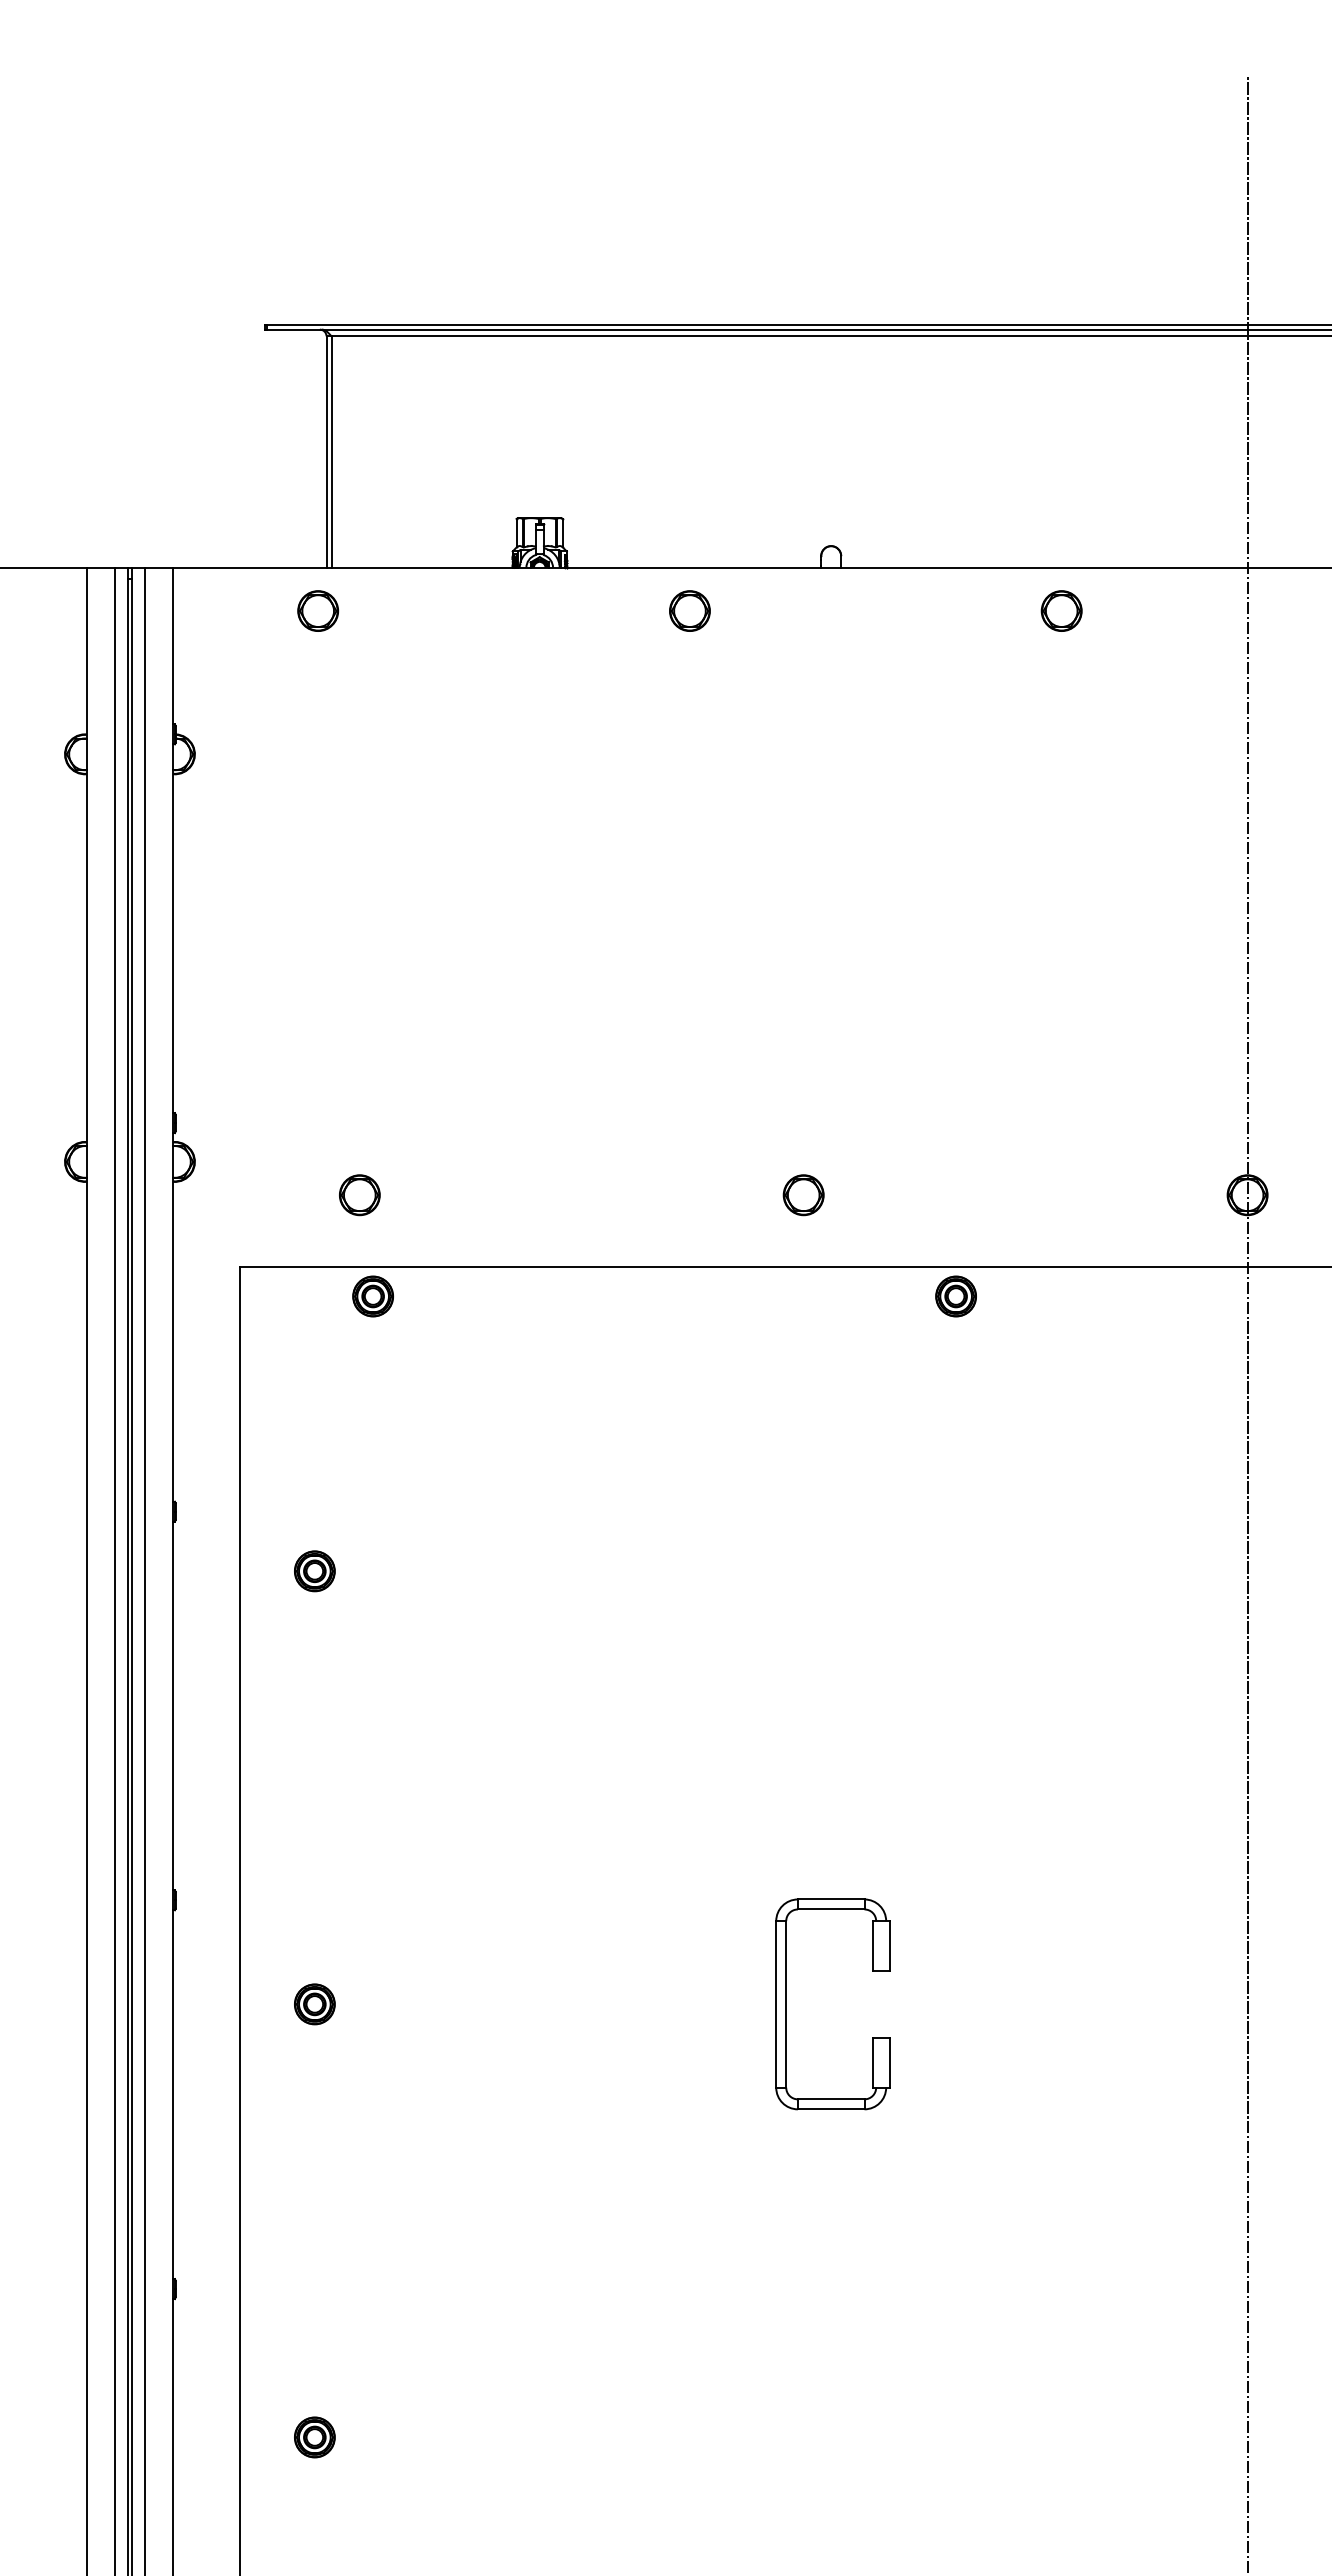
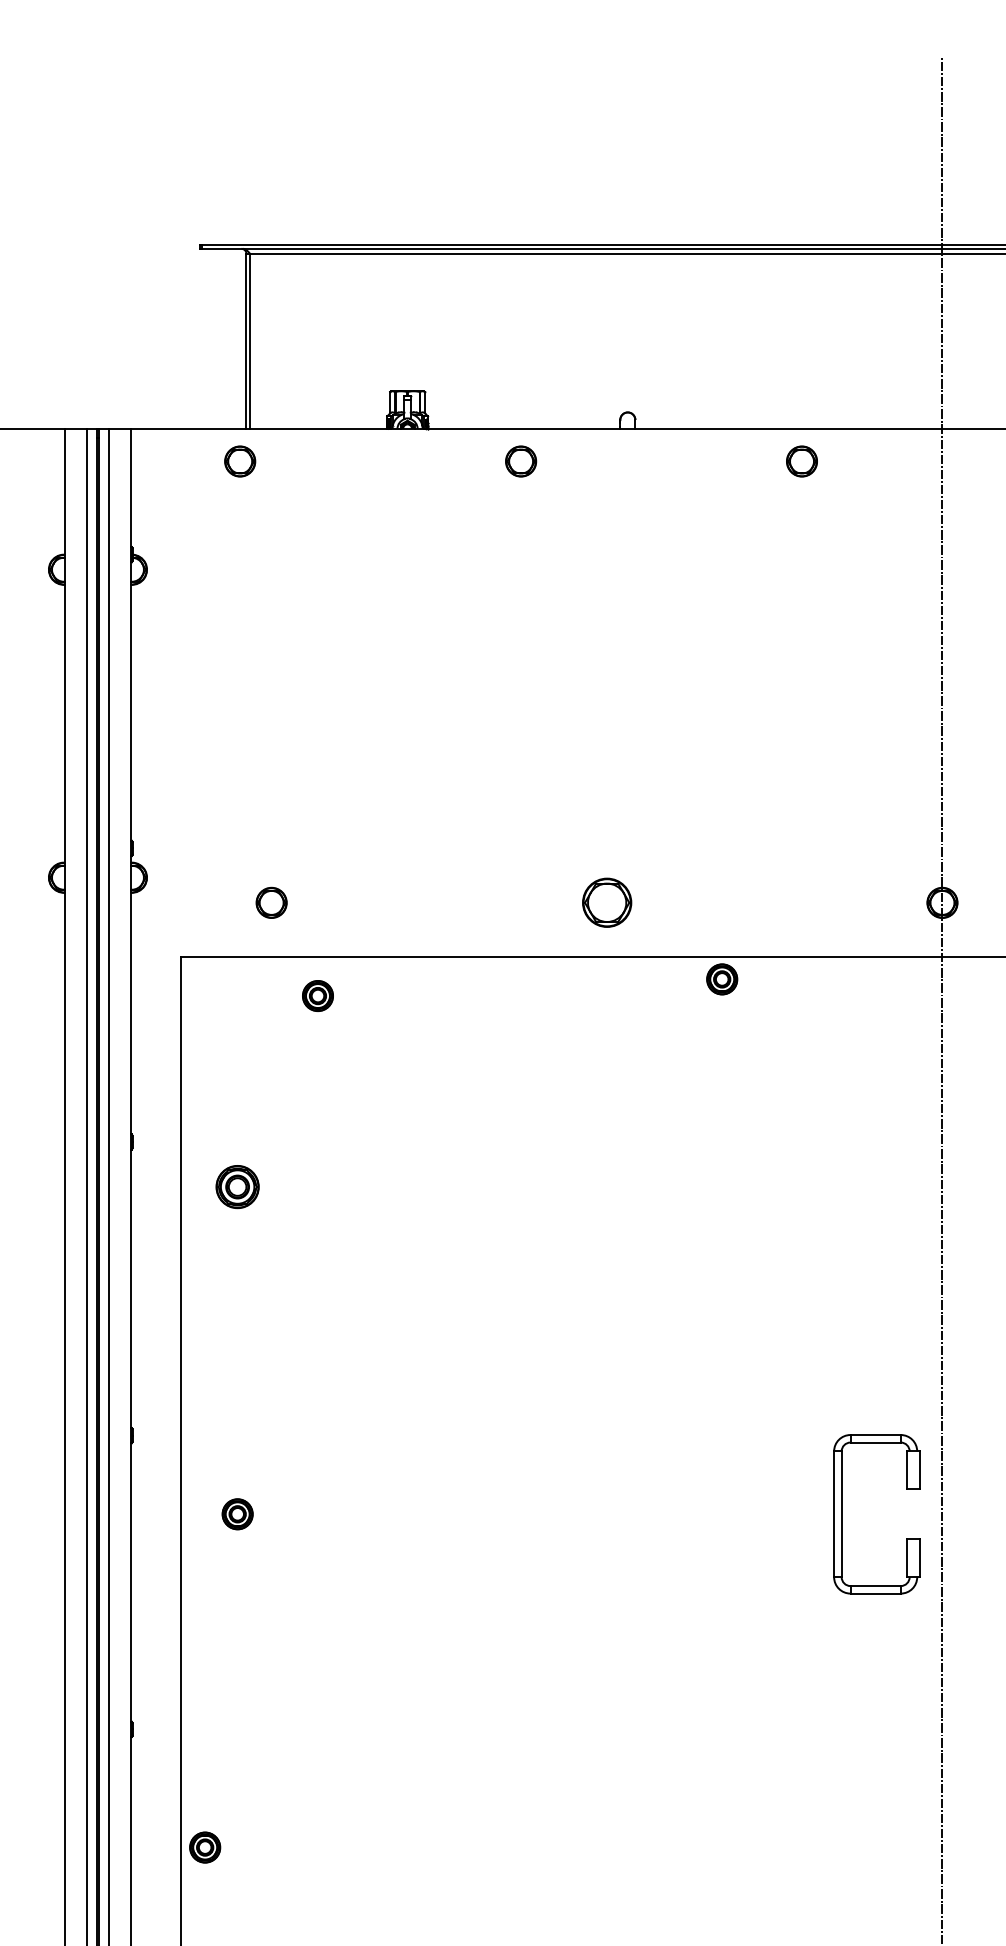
part: (803, 1195) -> (606, 903), size x1.6
part: (372, 1296) -> (317, 996), moved
part: (314, 1571) -> (237, 1187), size x1.4
part: (786, 2004) -> (841, 1514), moved
part: (314, 2437) -> (204, 1847), moved

